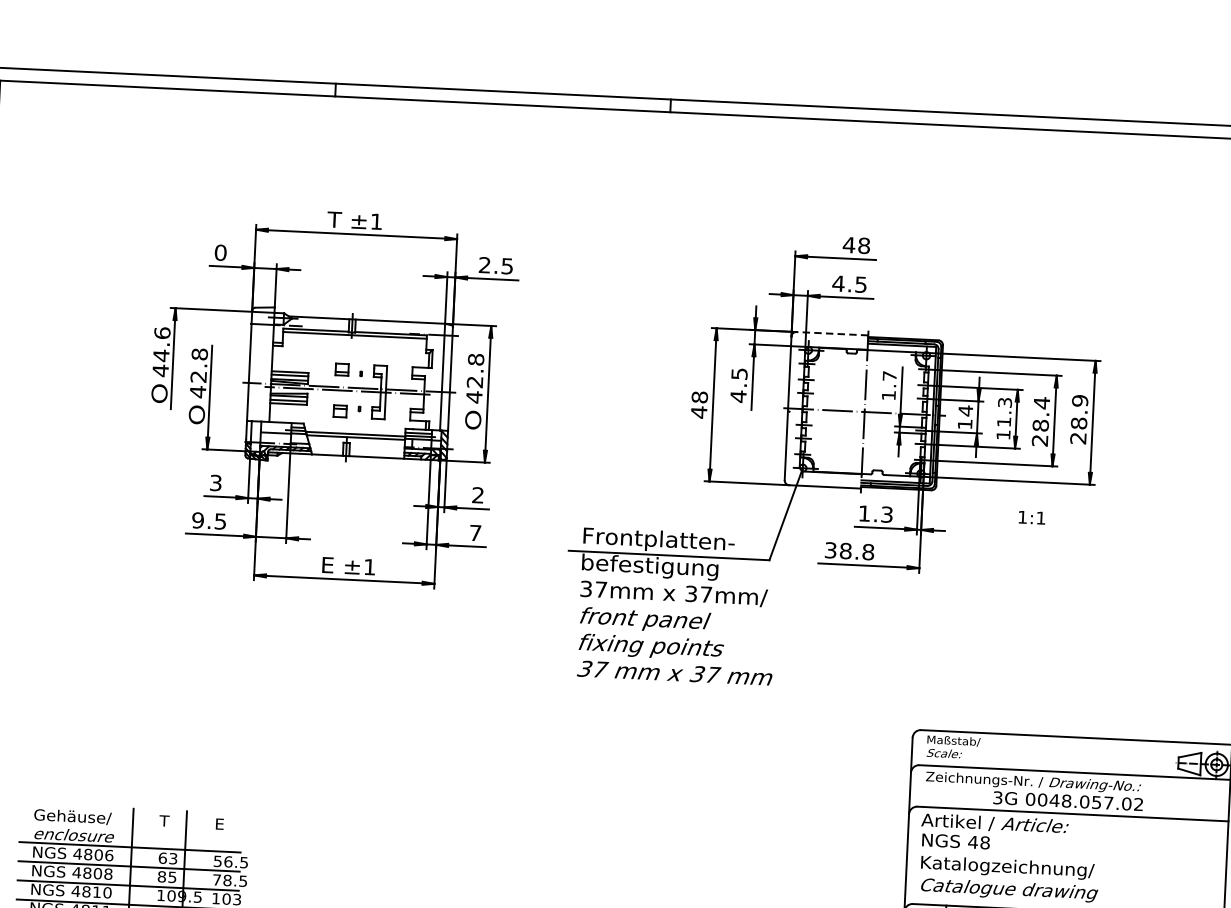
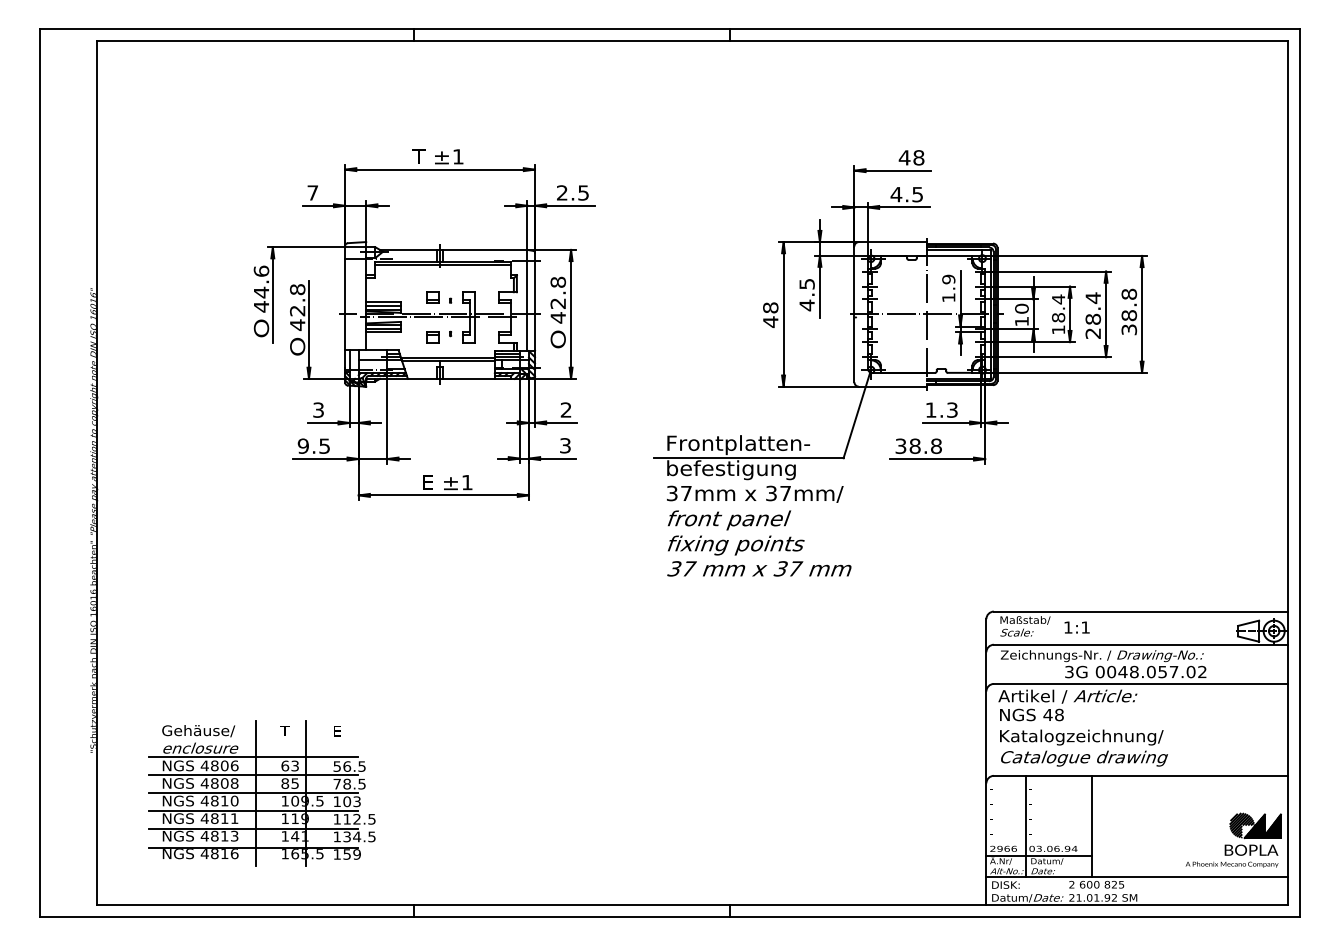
text: (220, 252) -> (312, 192), 0 -> 7
line: (832, 334) -> (892, 242), dashed -> solid
text: (889, 376) -> (948, 279), 1.7 -> 1.9
text: (965, 410) -> (1021, 308), 14 -> 10
text: (1004, 412) -> (1058, 308), 11.3 -> 18.4
text: (1079, 419) -> (1129, 311), 28.9 -> 38.8
text: (1031, 517) -> (1076, 627), moved
text: (475, 532) -> (565, 445), 7 -> 3

